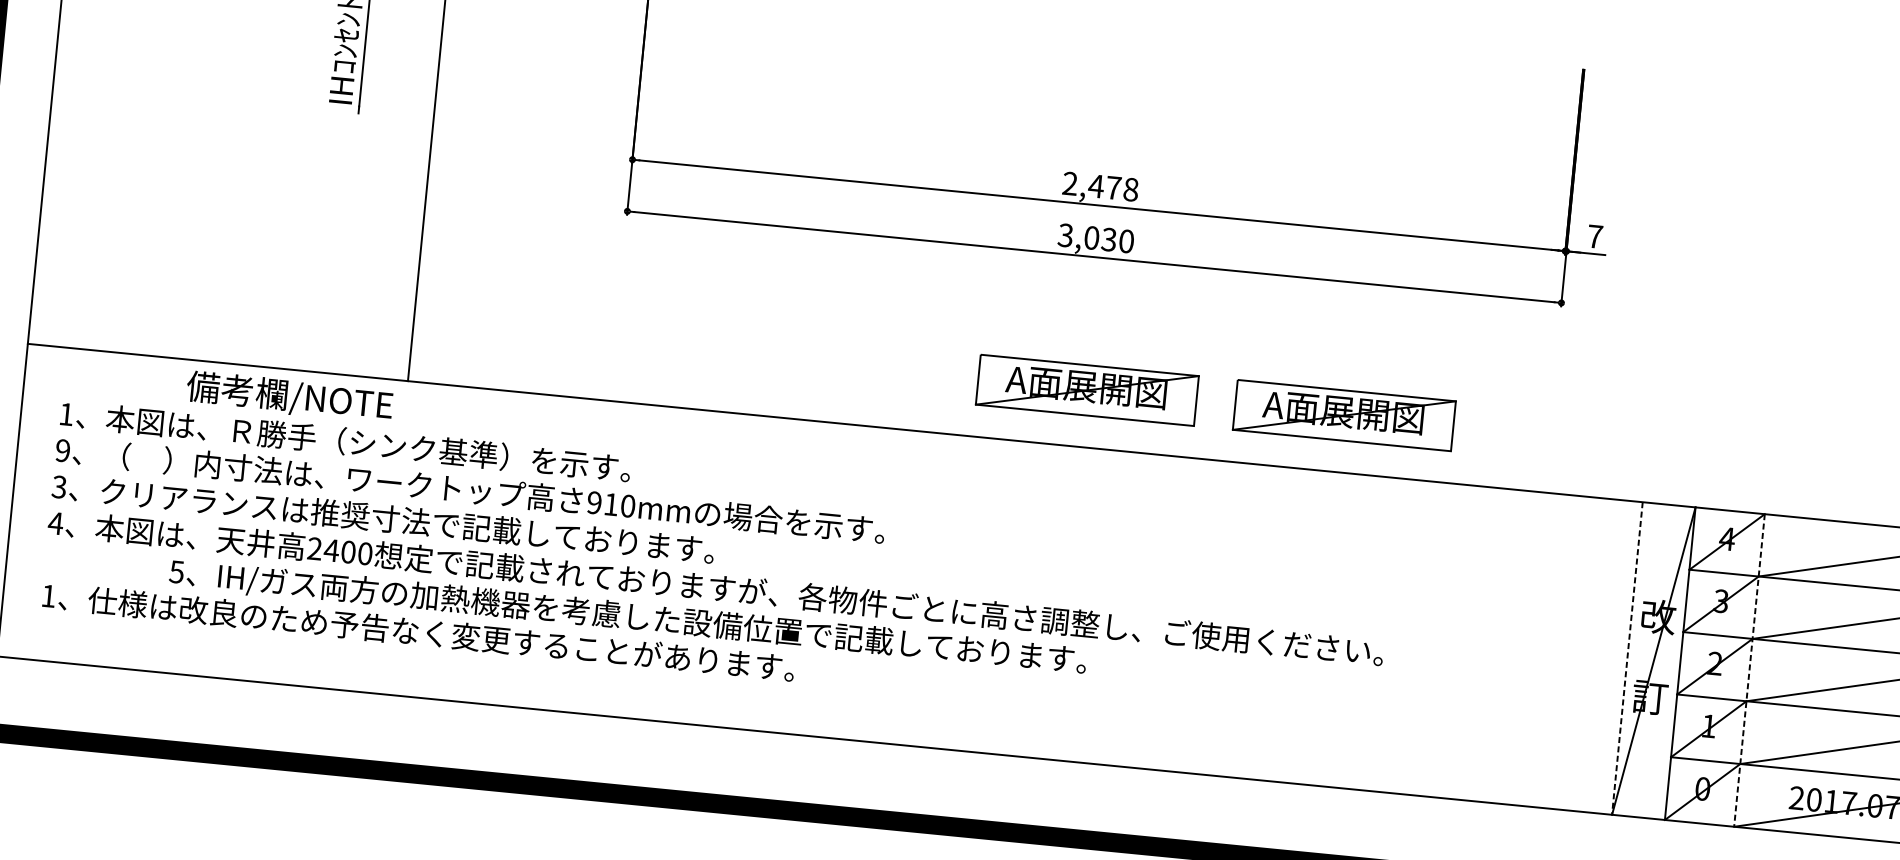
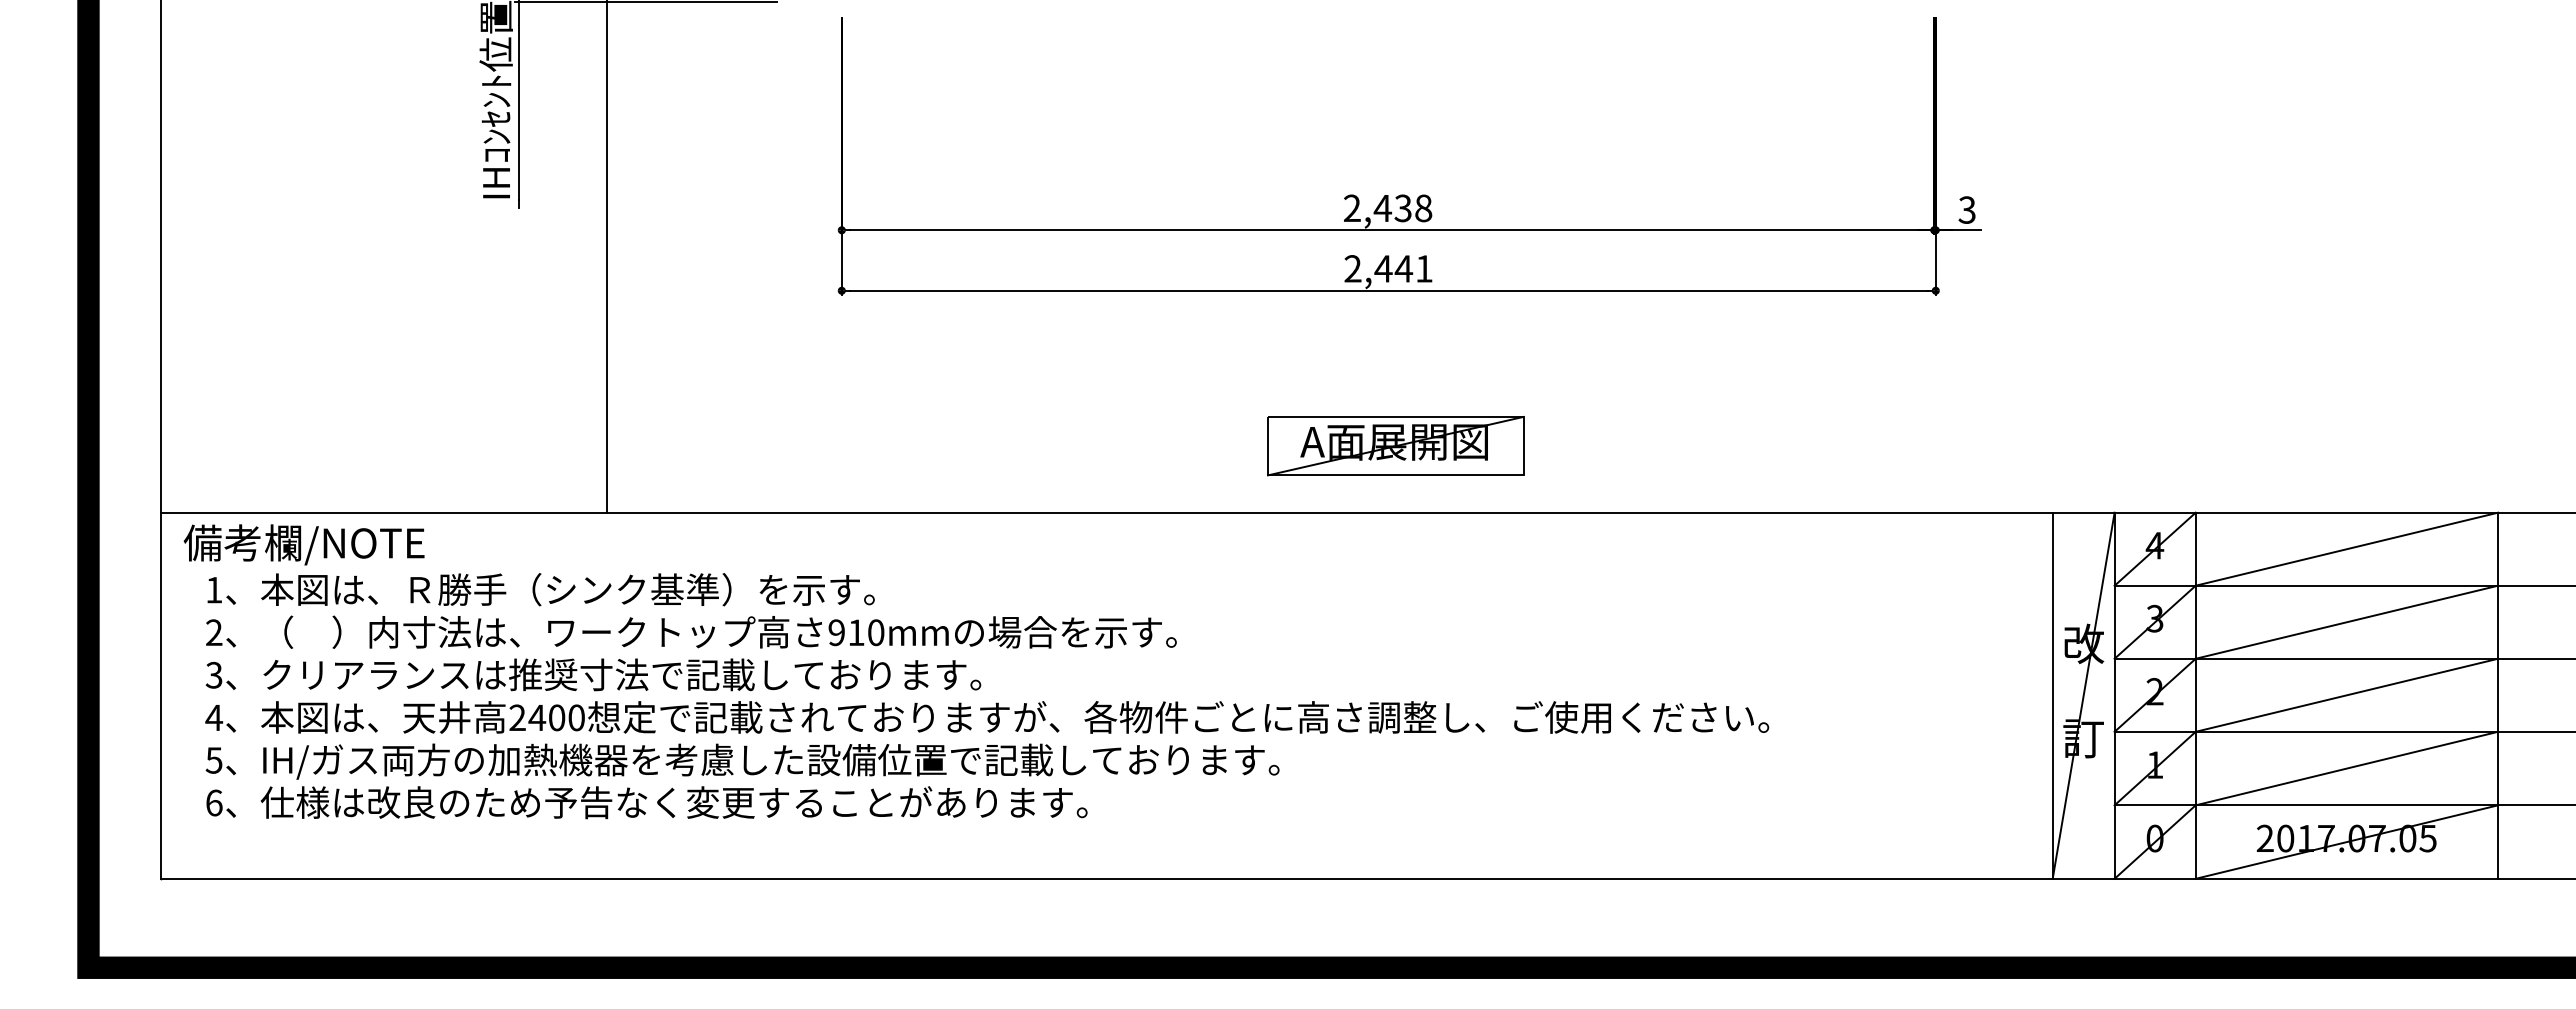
text: (1113, 188) -> (1402, 208), 2,478 -> 2,438
text: (1594, 236) -> (1966, 209), 7 -> 3
text: (1096, 238) -> (1388, 268), 3,030 -> 2,441
text: (289, 396) -> (303, 544), moved
part: (1344, 415) -> (1696, 446), removed
text: (63, 450) -> (214, 632), 9 -> 2
text: (48, 595) -> (214, 802), 1 -> 6
text: (627, 617) -> (742, 761), moved
line: (1627, 659) -> (2052, 696), dashed -> solid
line: (1749, 671) -> (2195, 696), dashed -> solid

